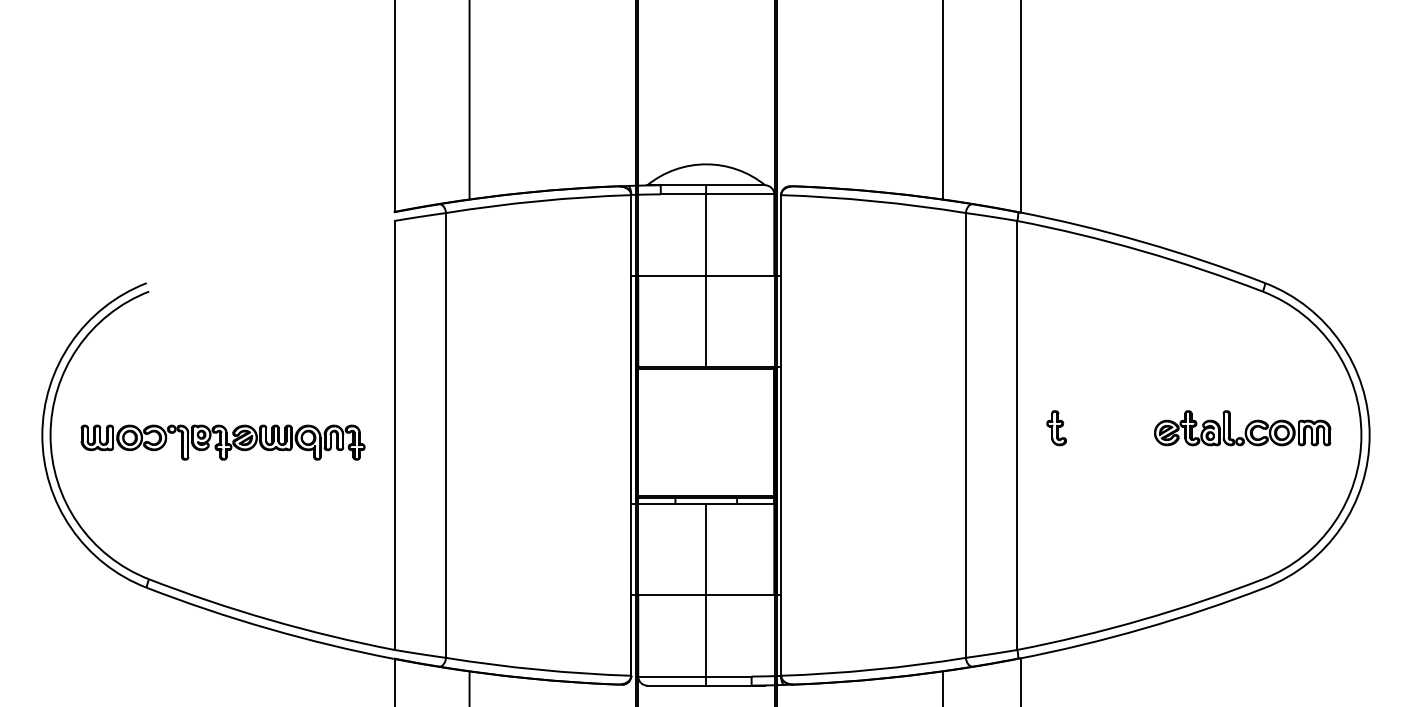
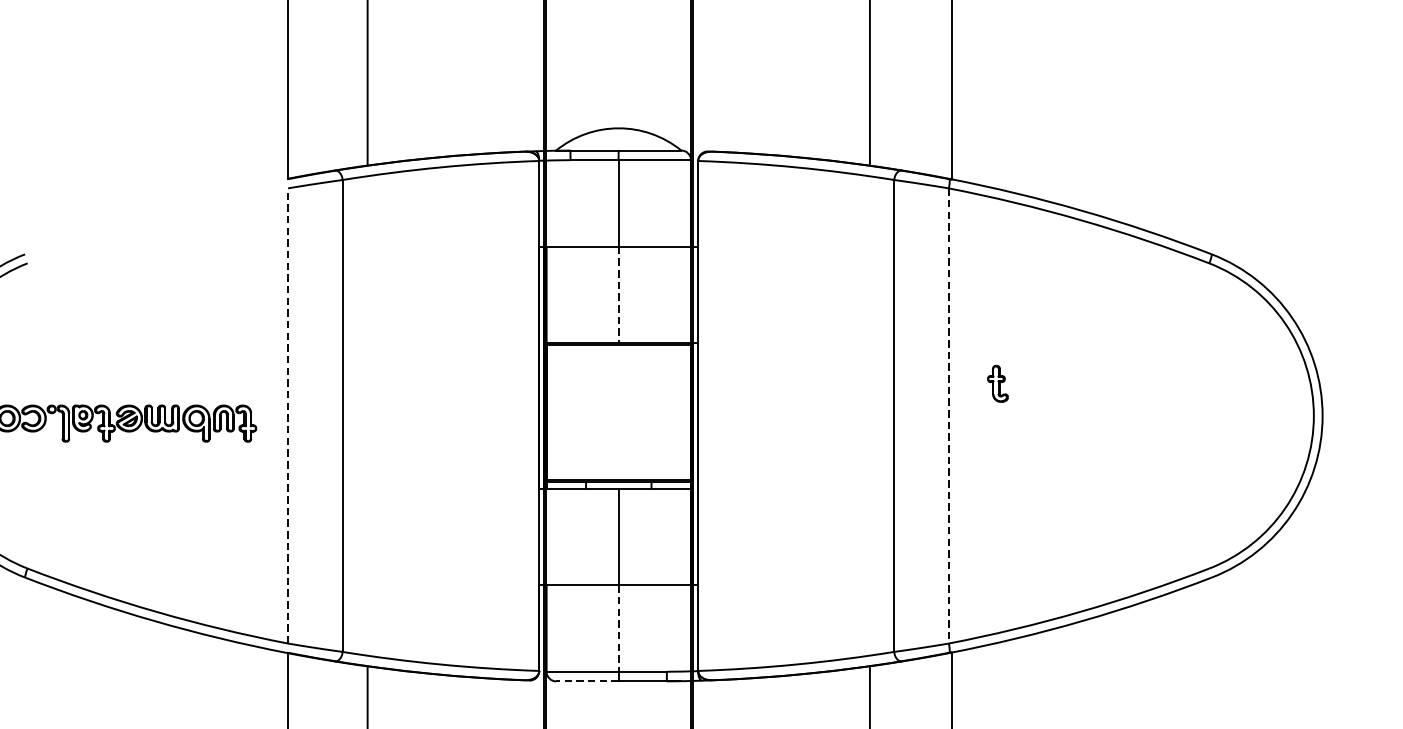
line: (706, 321) -> (619, 295), solid -> dashed
part: (1056, 428) -> (997, 384), moved
part: (1242, 428) -> (1187, 408), removed
line: (394, 435) -> (287, 416), solid -> dashed
line: (1017, 435) -> (948, 416), solid -> dashed
line: (706, 635) -> (619, 628), solid -> dashed
line: (676, 685) -> (587, 681), solid -> dashed

